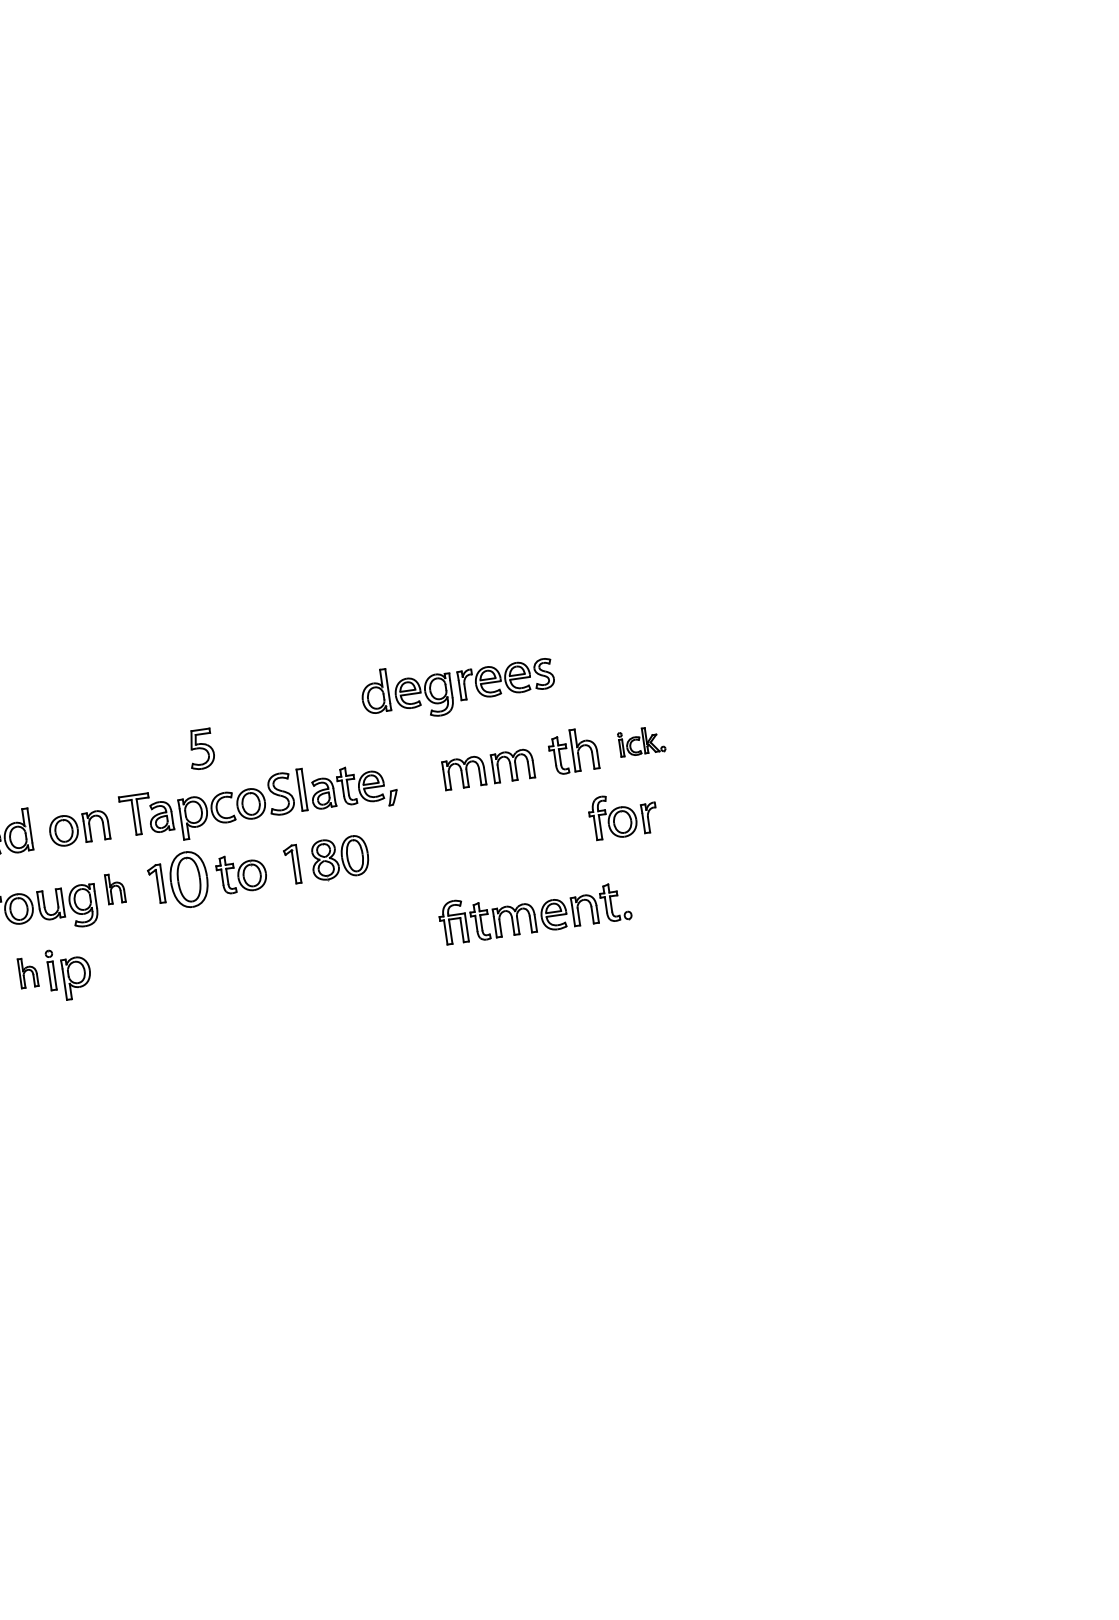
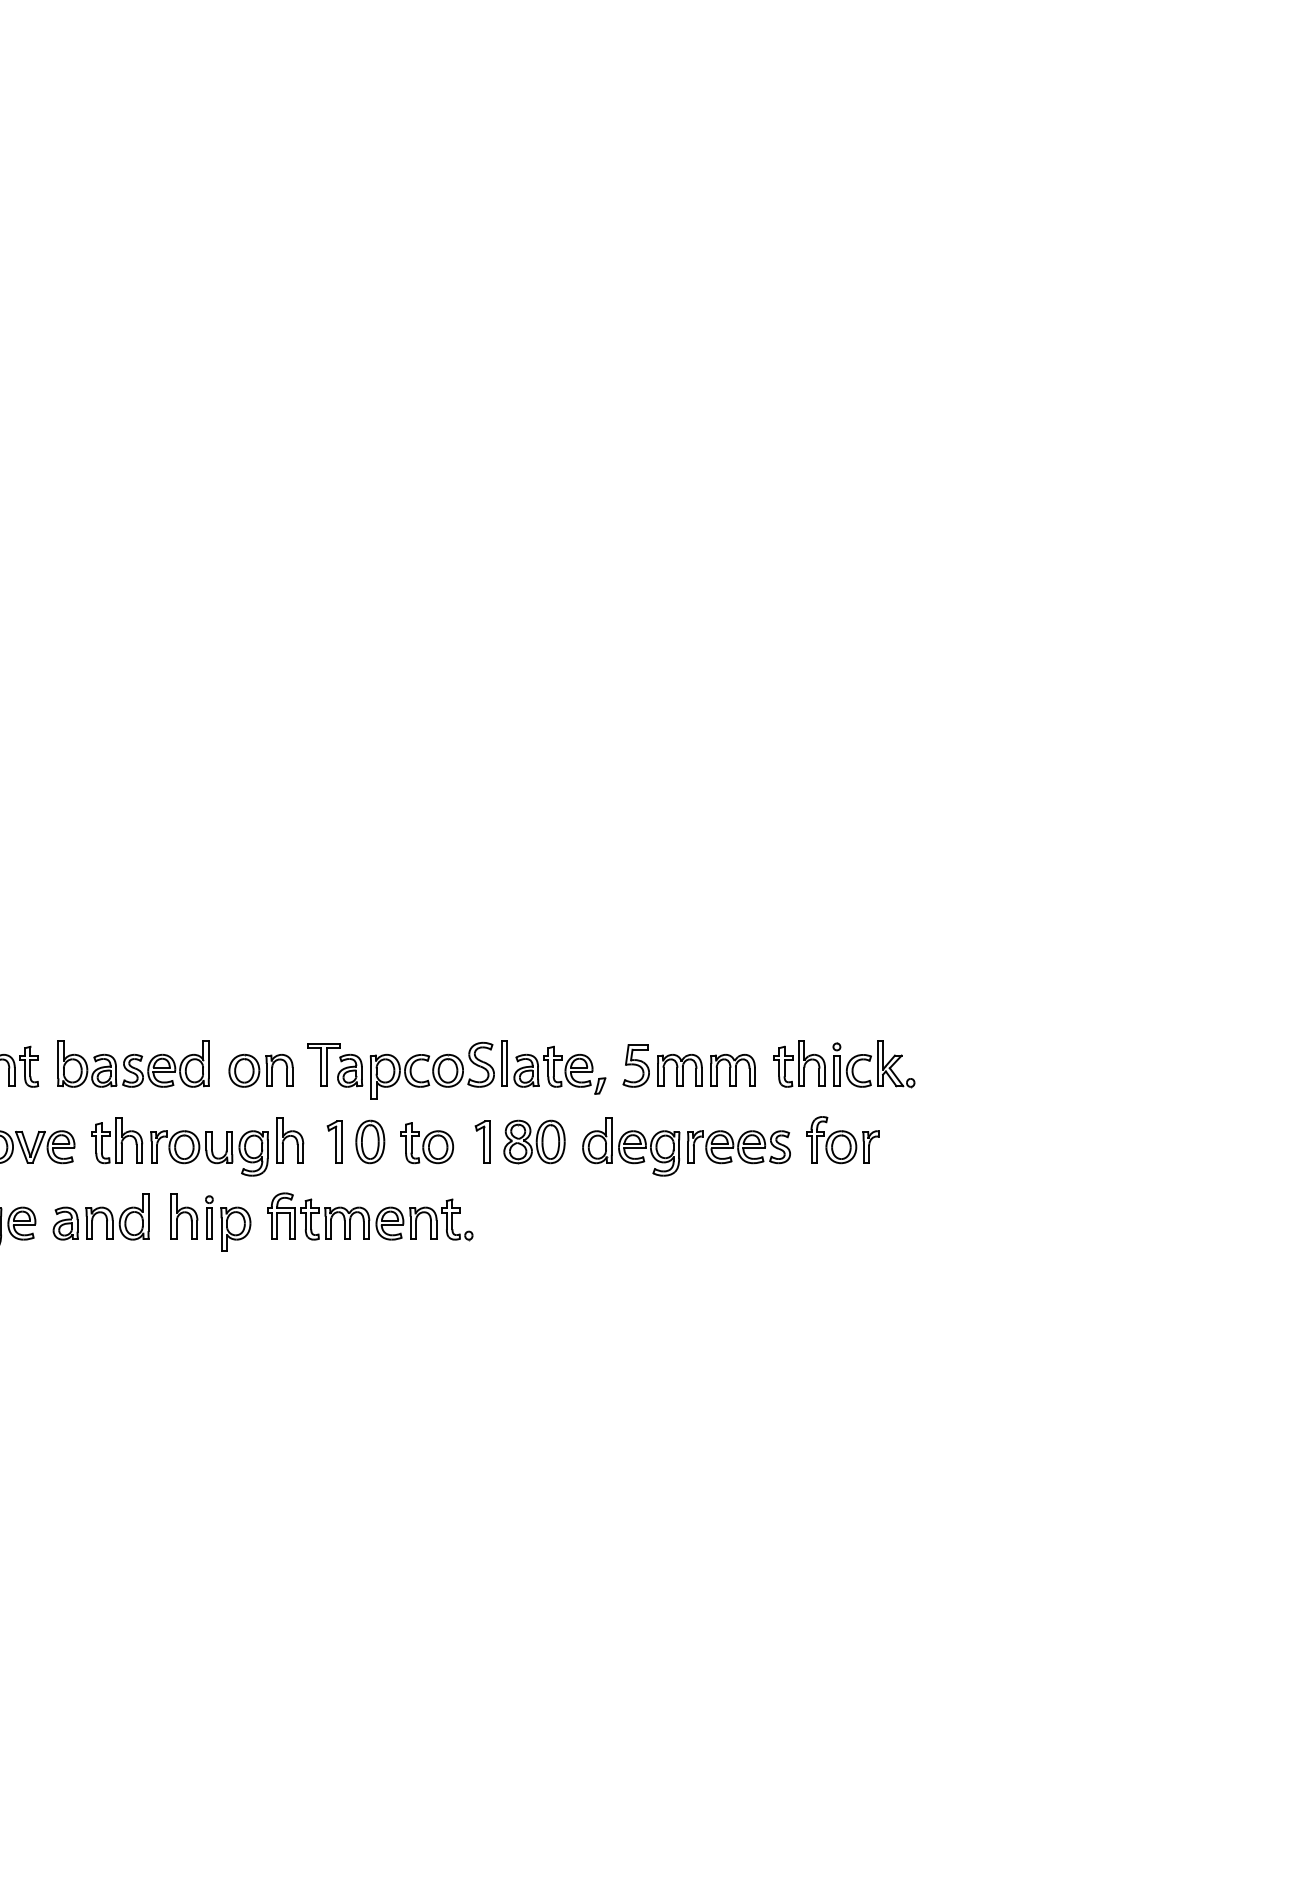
part: (457, 685) -> (686, 1146), moved
part: (641, 741) -> (873, 1064), size x1.67
part: (200, 749) -> (635, 1065), moved
part: (189, 879) -> (370, 1141), size x0.71
part: (115, 888) -> (290, 1140), size x1.43
part: (535, 910) -> (370, 1216), moved
part: (28, 972) -> (184, 1216), size x1.43

